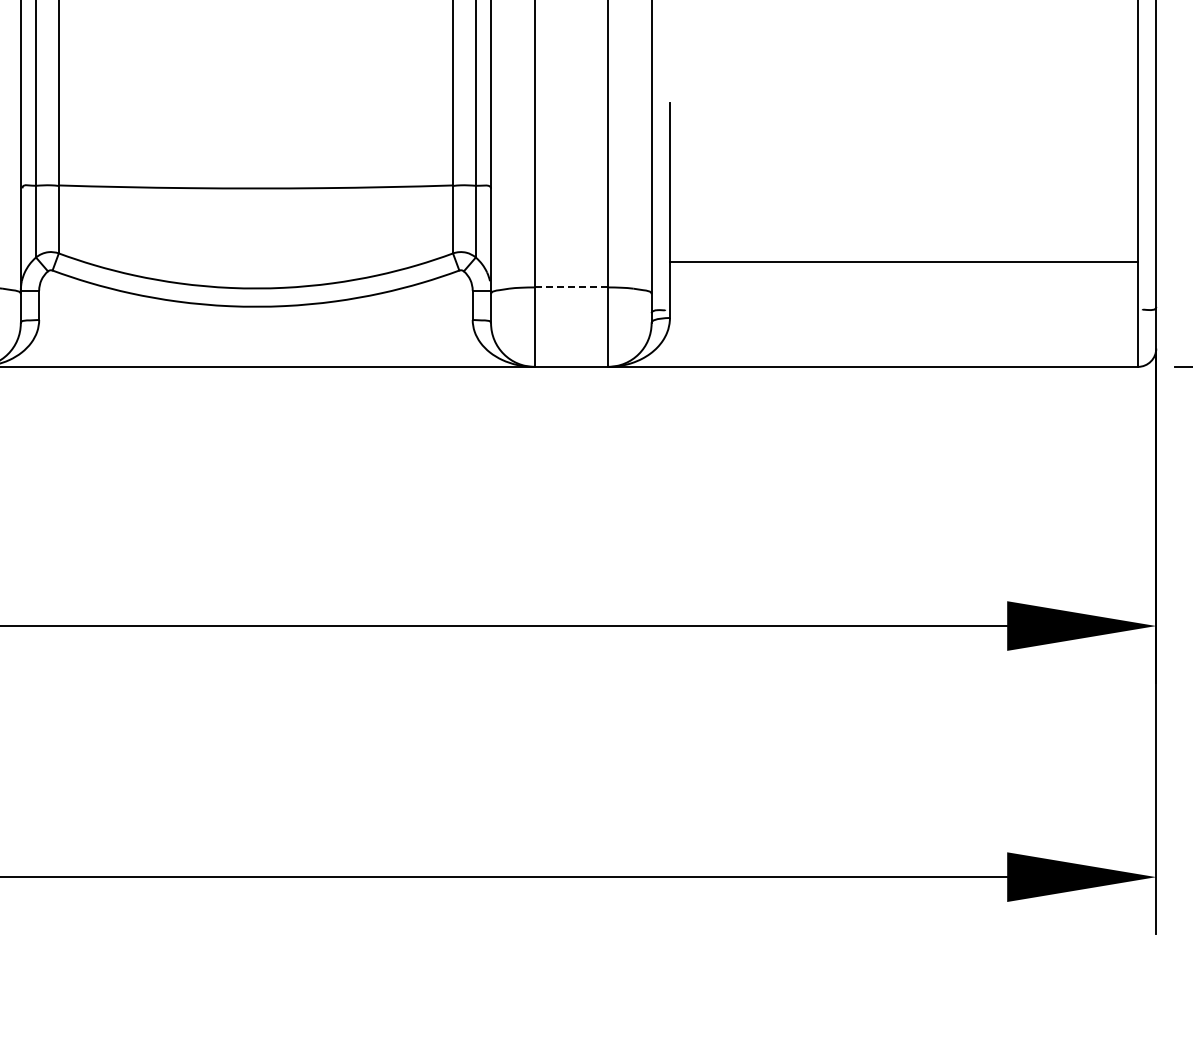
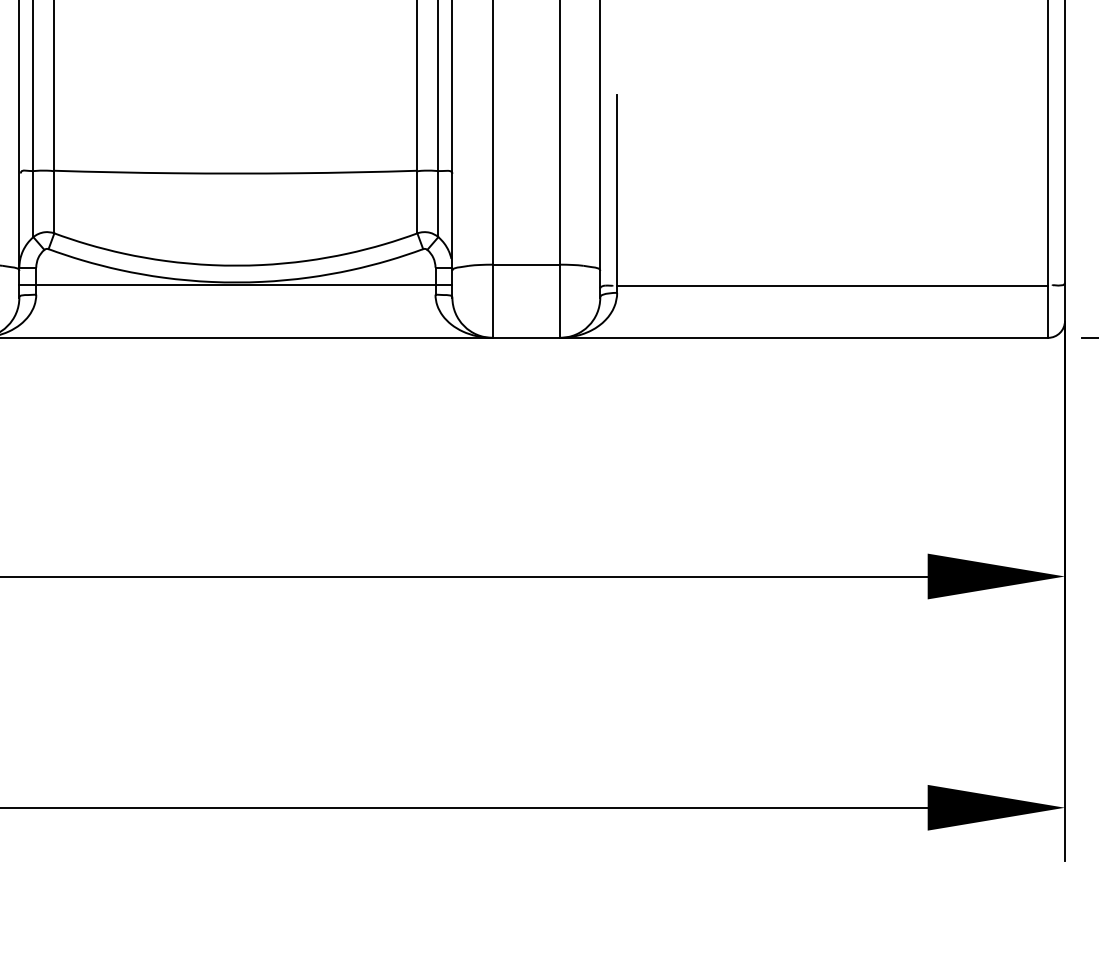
line: (903, 262) -> (832, 285), moved
line: (571, 287) -> (526, 264), dashed -> solid
line: (255, 309) -> (235, 285), added

